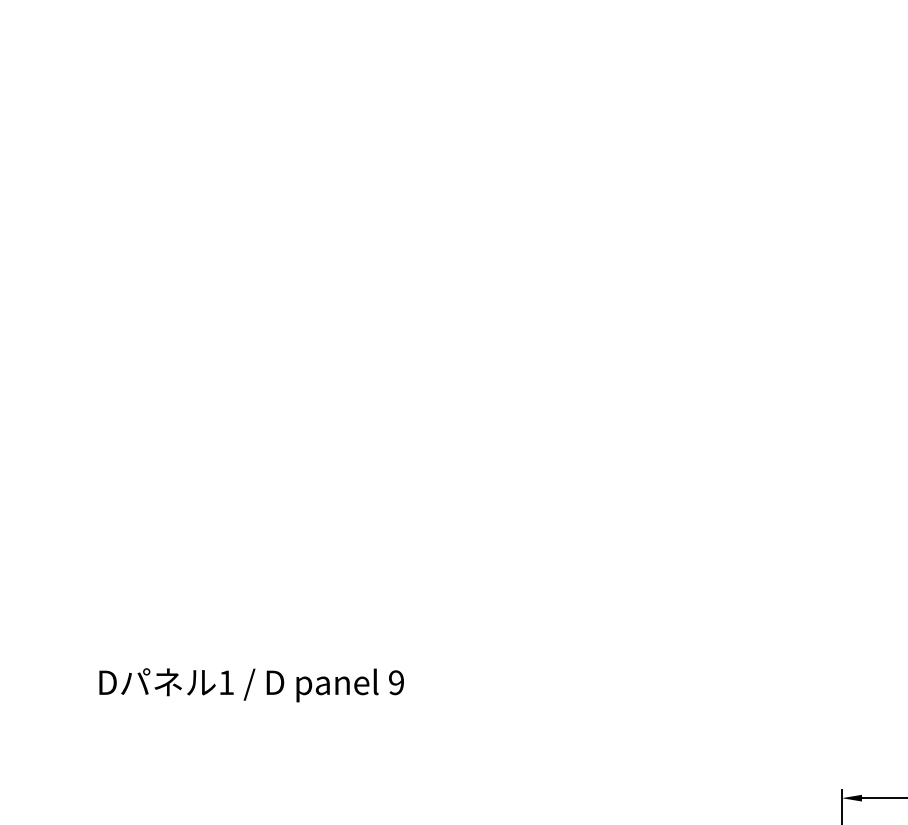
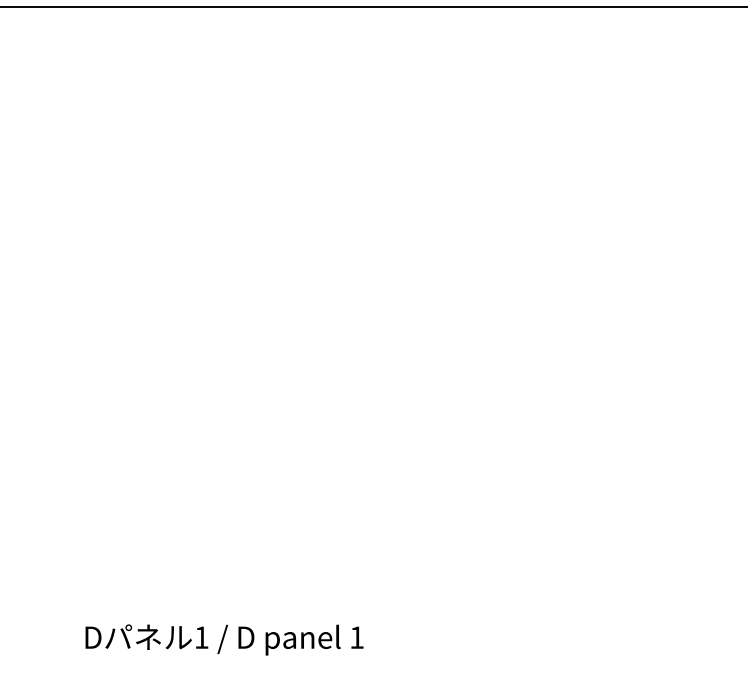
text: (396, 682) -> (357, 637), 9 -> 1

